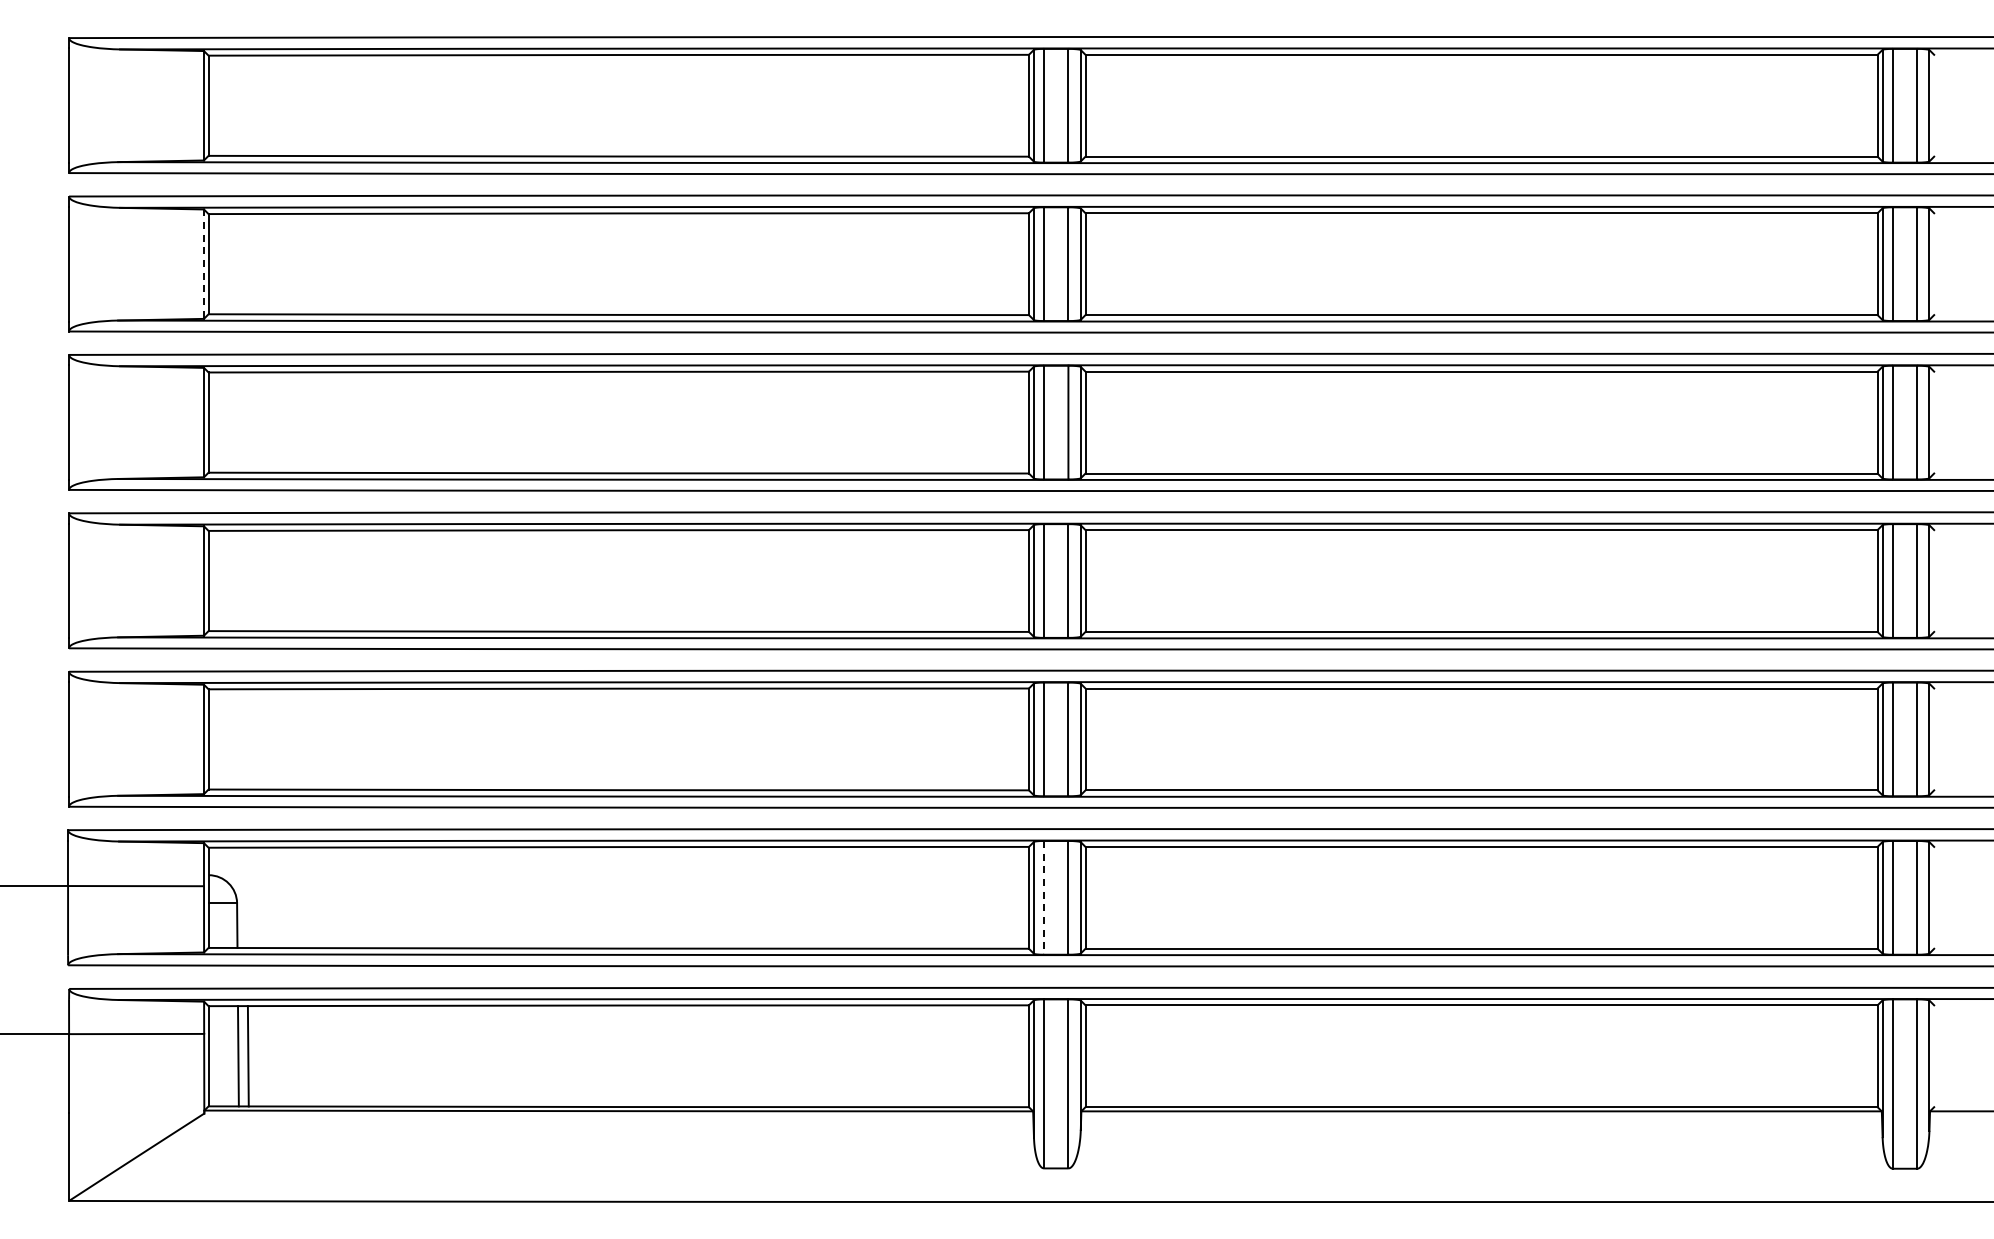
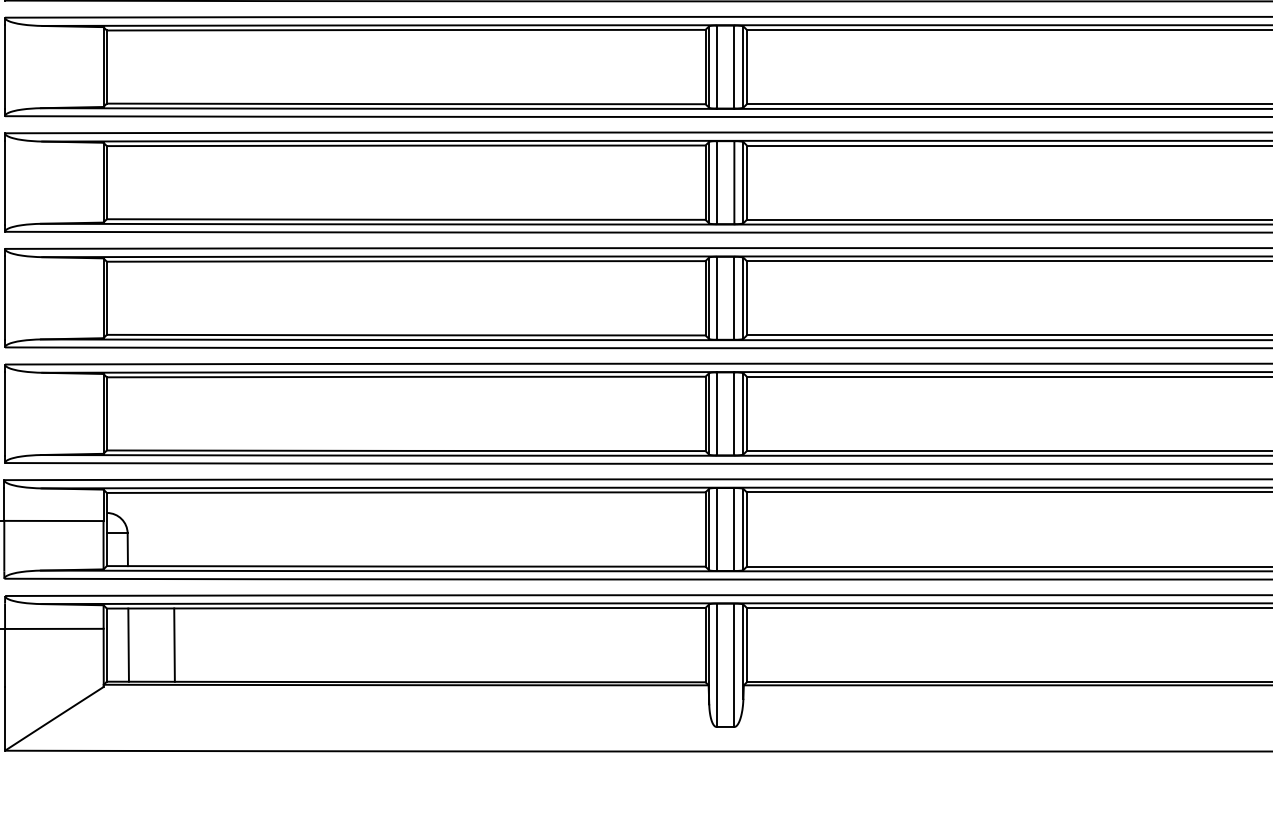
line: (204, 264) -> (103, 67), dashed -> solid
line: (1044, 897) -> (716, 529), dashed -> solid
line: (247, 1056) -> (173, 645), moved

